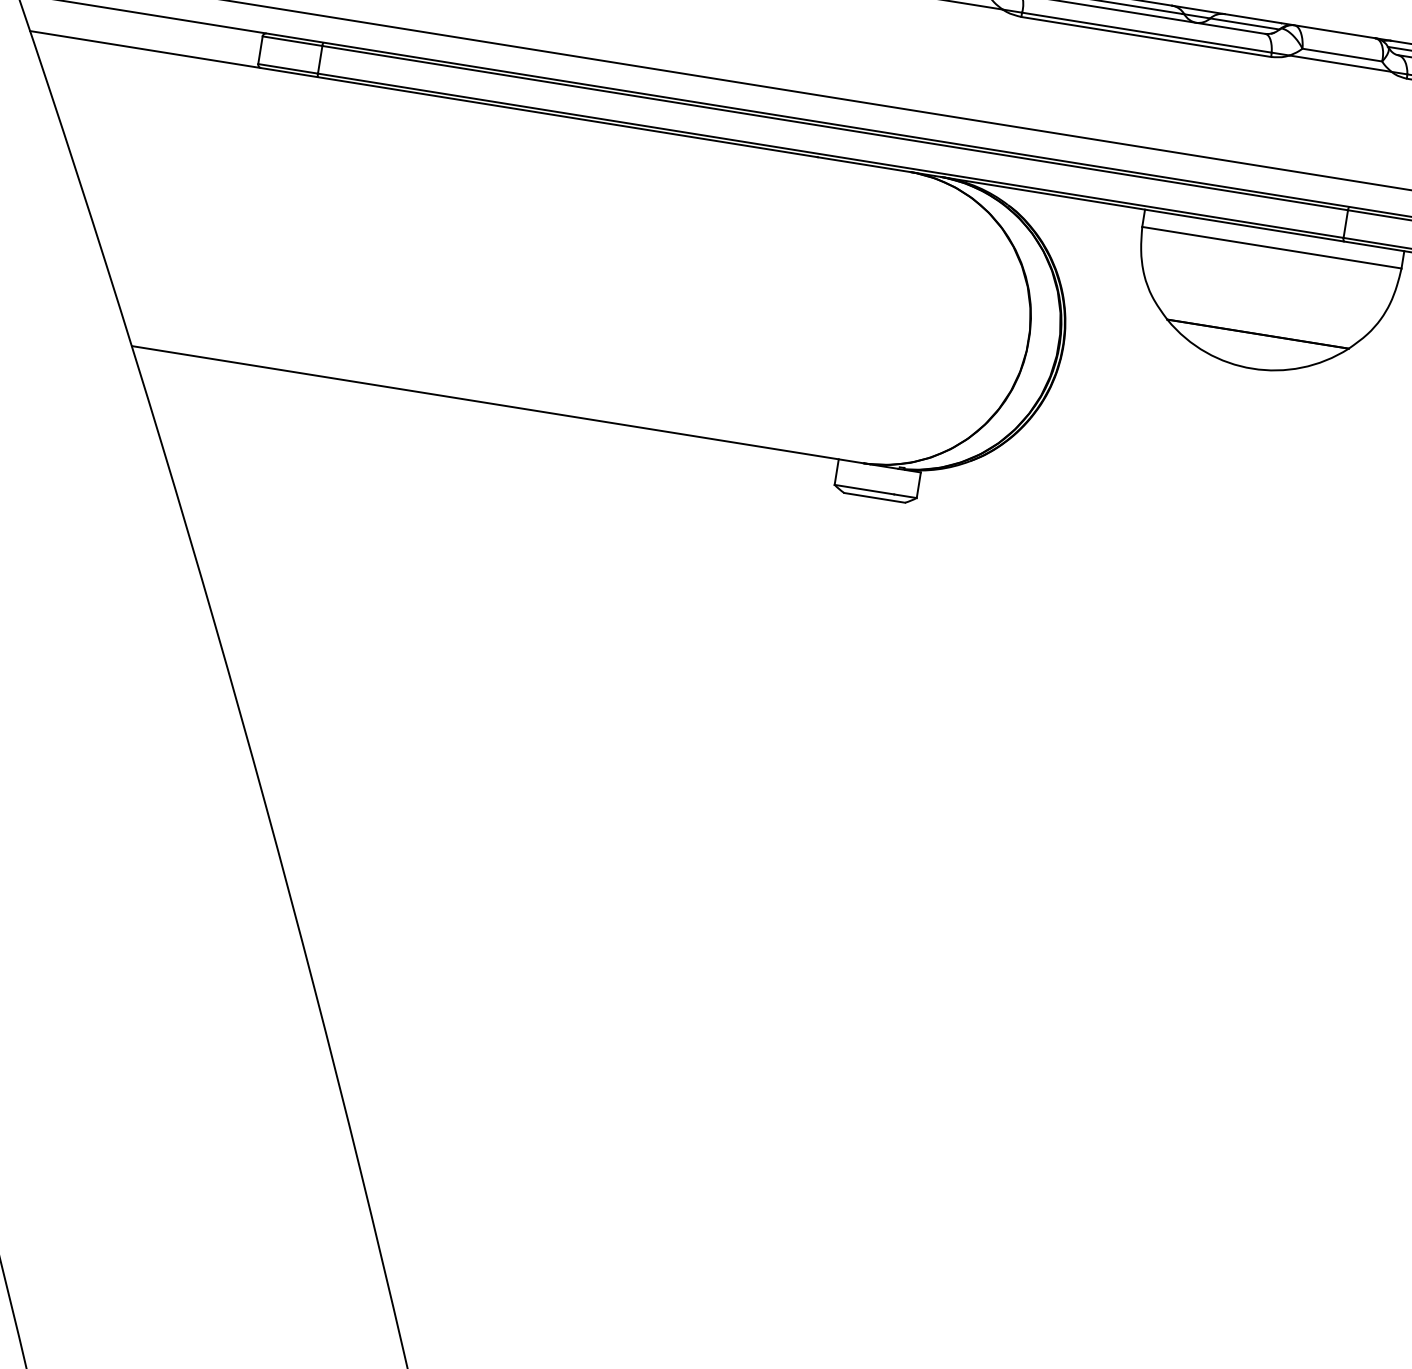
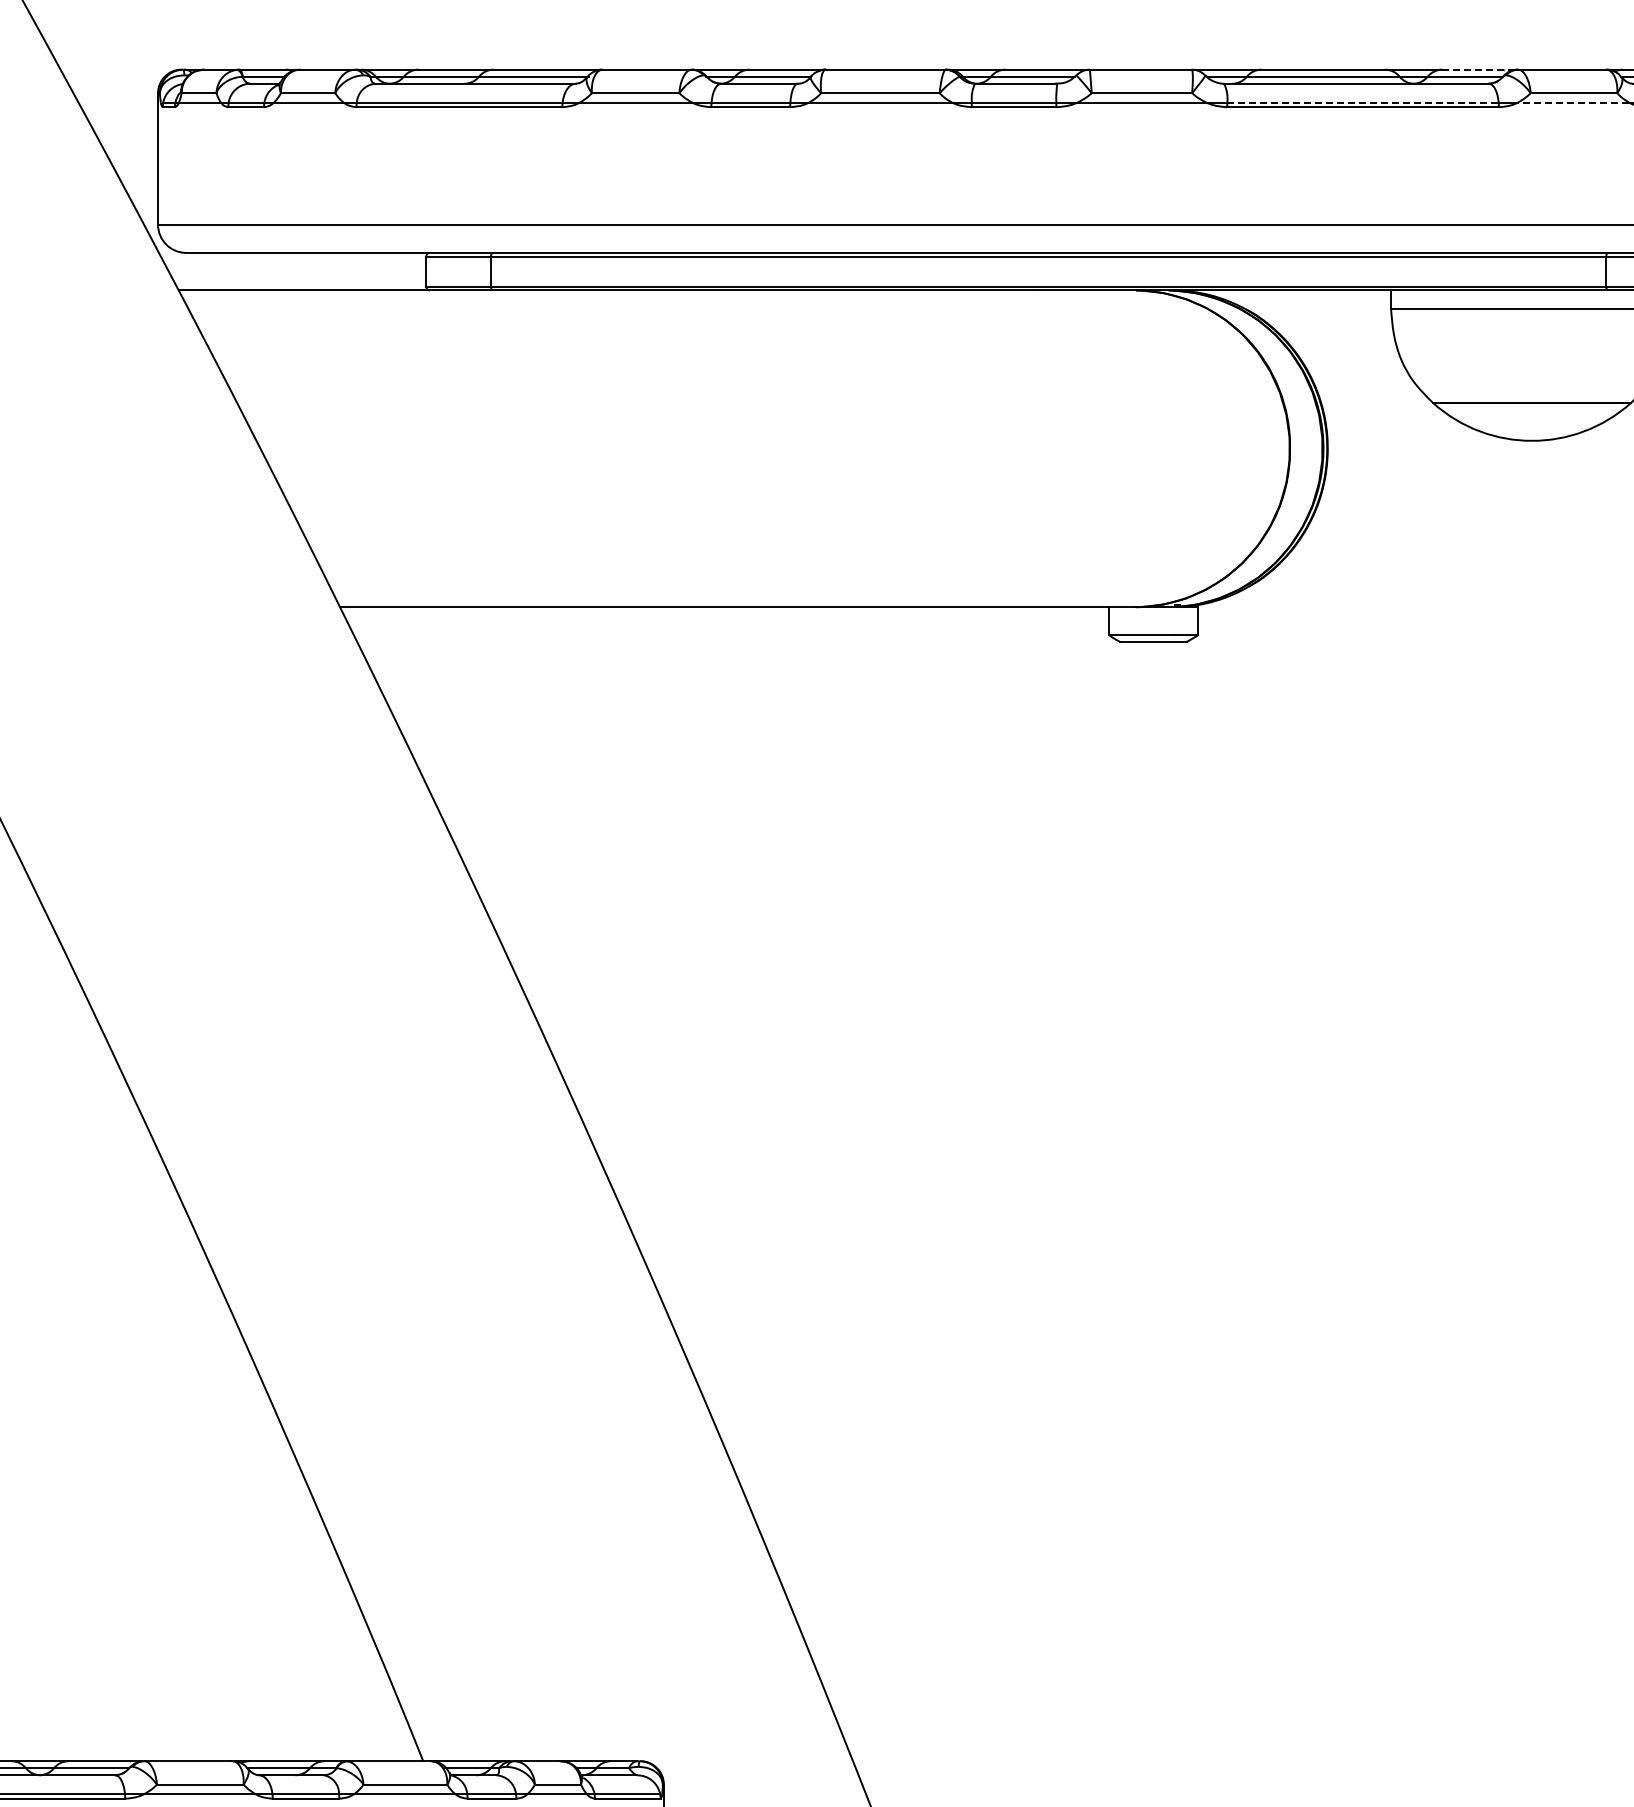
line: (1258, 19) -> (1479, 69), solid -> dashed
line: (1146, 32) -> (1362, 102), solid -> dashed
line: (1340, 63) -> (1573, 102), solid -> dashed

